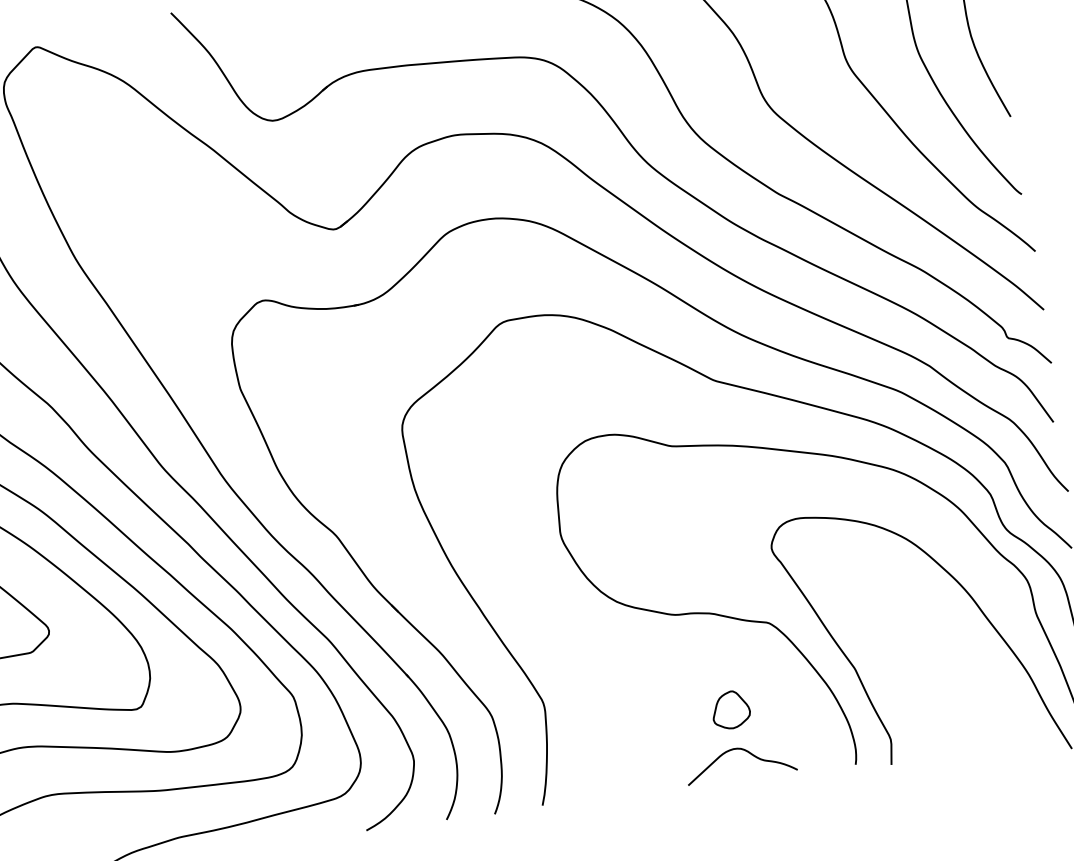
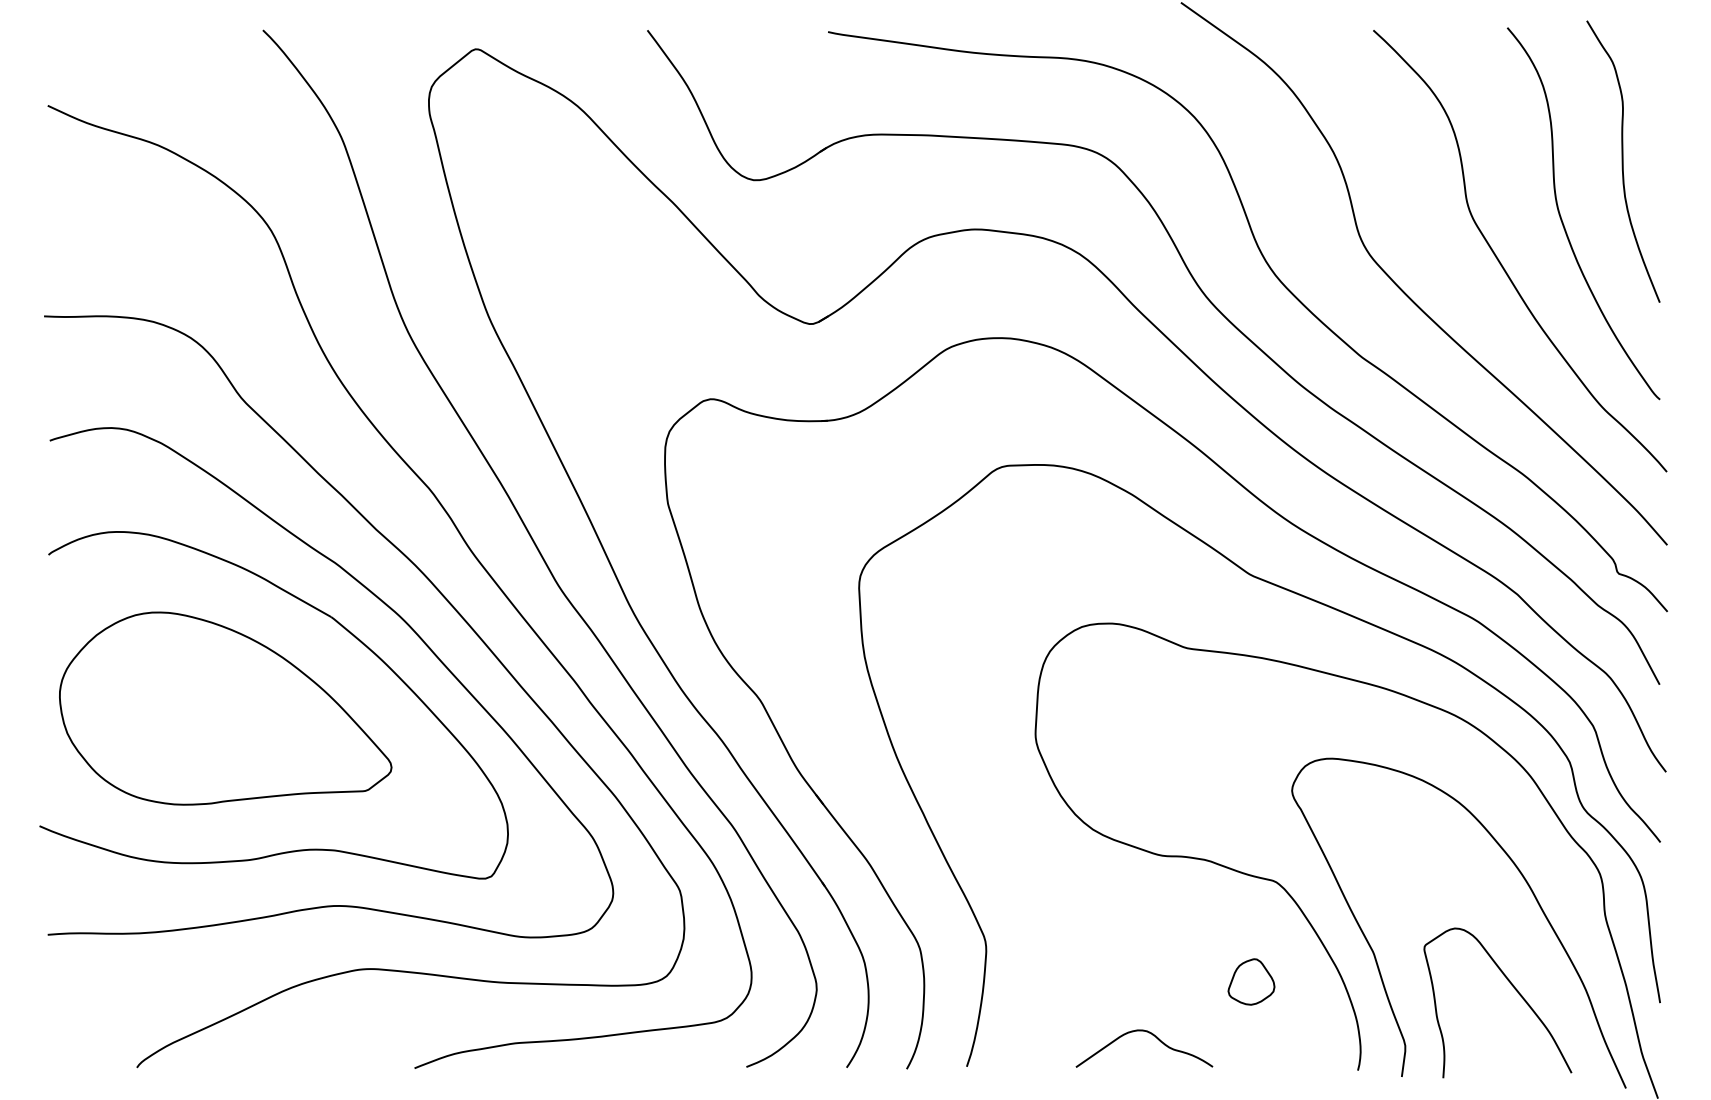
curve: (971, 682) -> (1514, 989), added
part: (731, 709) -> (1251, 981), moved
curve: (745, 751) -> (1152, 1035), moved

